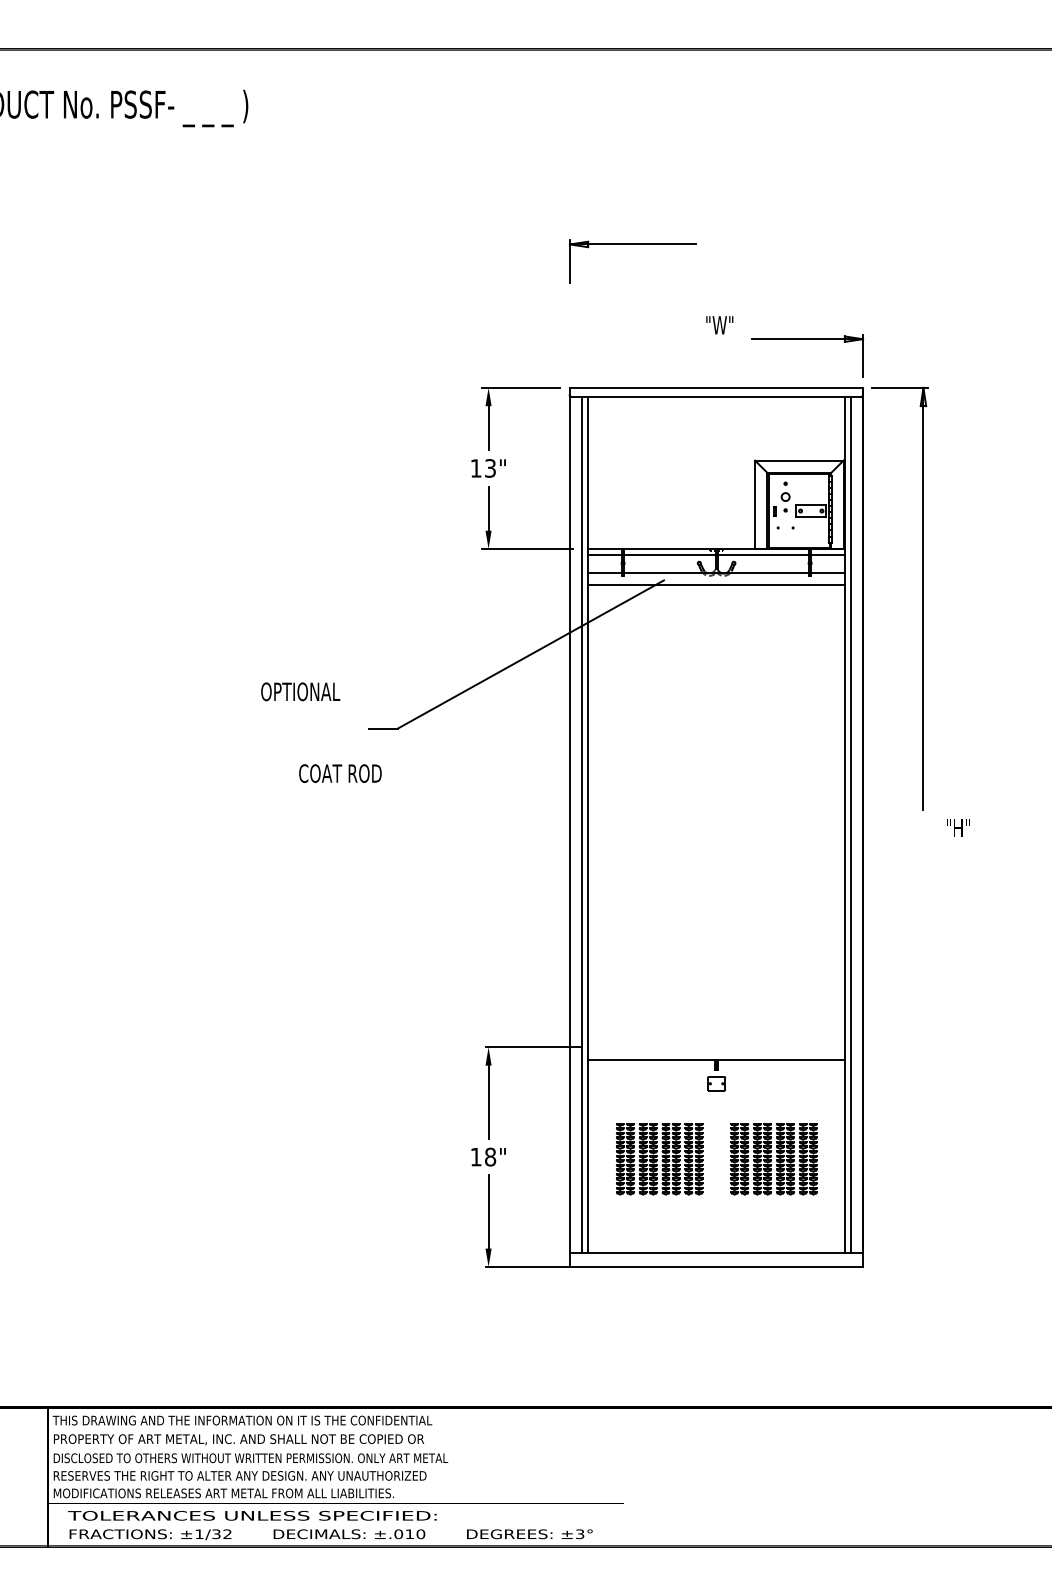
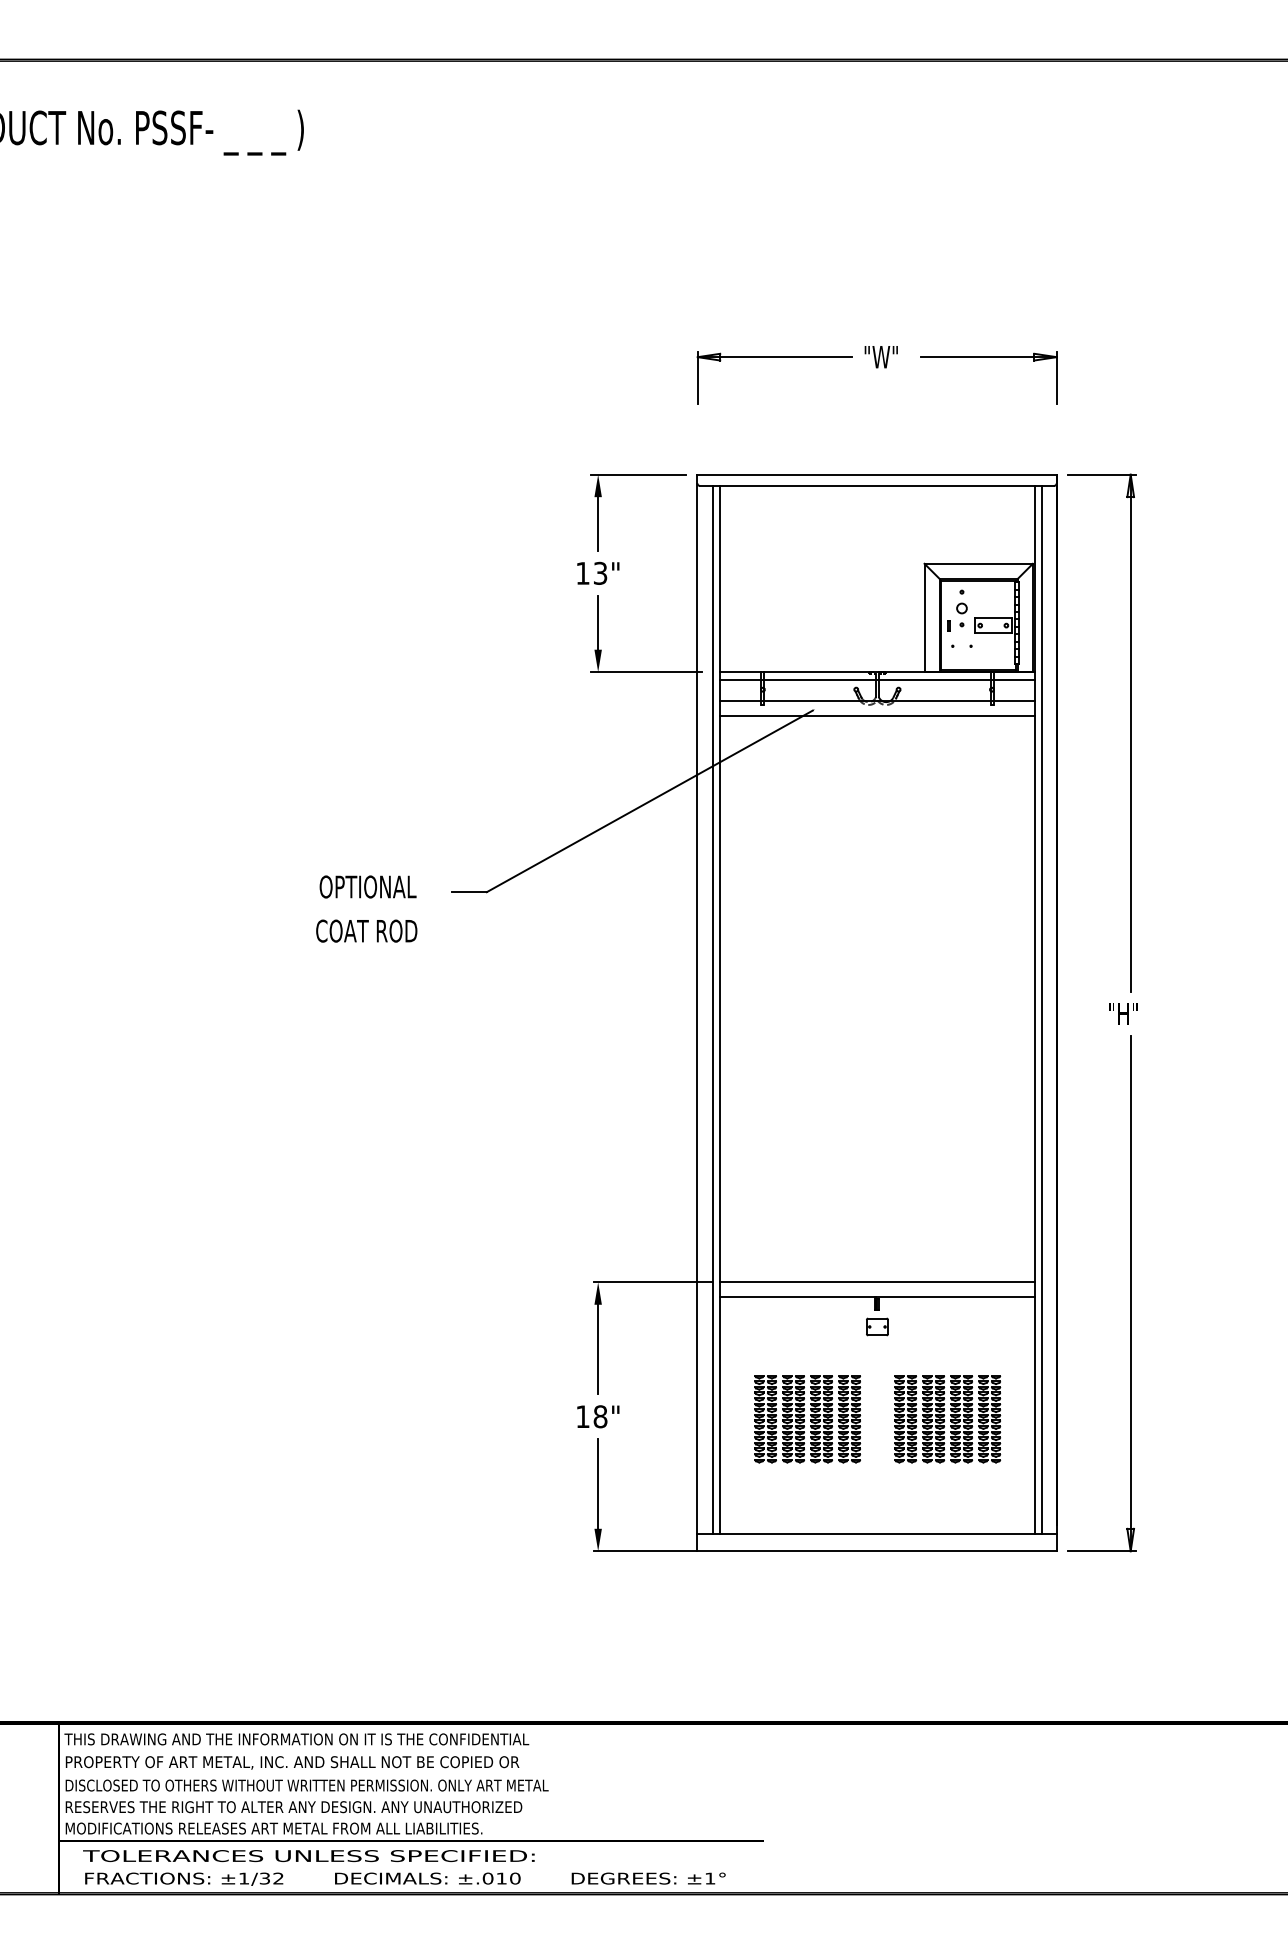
part: (632, 244) -> (774, 357), moved
text: (719, 325) -> (880, 357), moved
part: (807, 339) -> (988, 357), moved
text: (300, 691) -> (367, 886), moved
text: (340, 773) -> (366, 930), moved
text: (958, 827) -> (1123, 1013), moved
line: (716, 1047) -> (877, 1282), added
part: (923, 1056) -> (1130, 1293), added
text: (580, 1534) -> (710, 1878), ±3° -> ±1°

